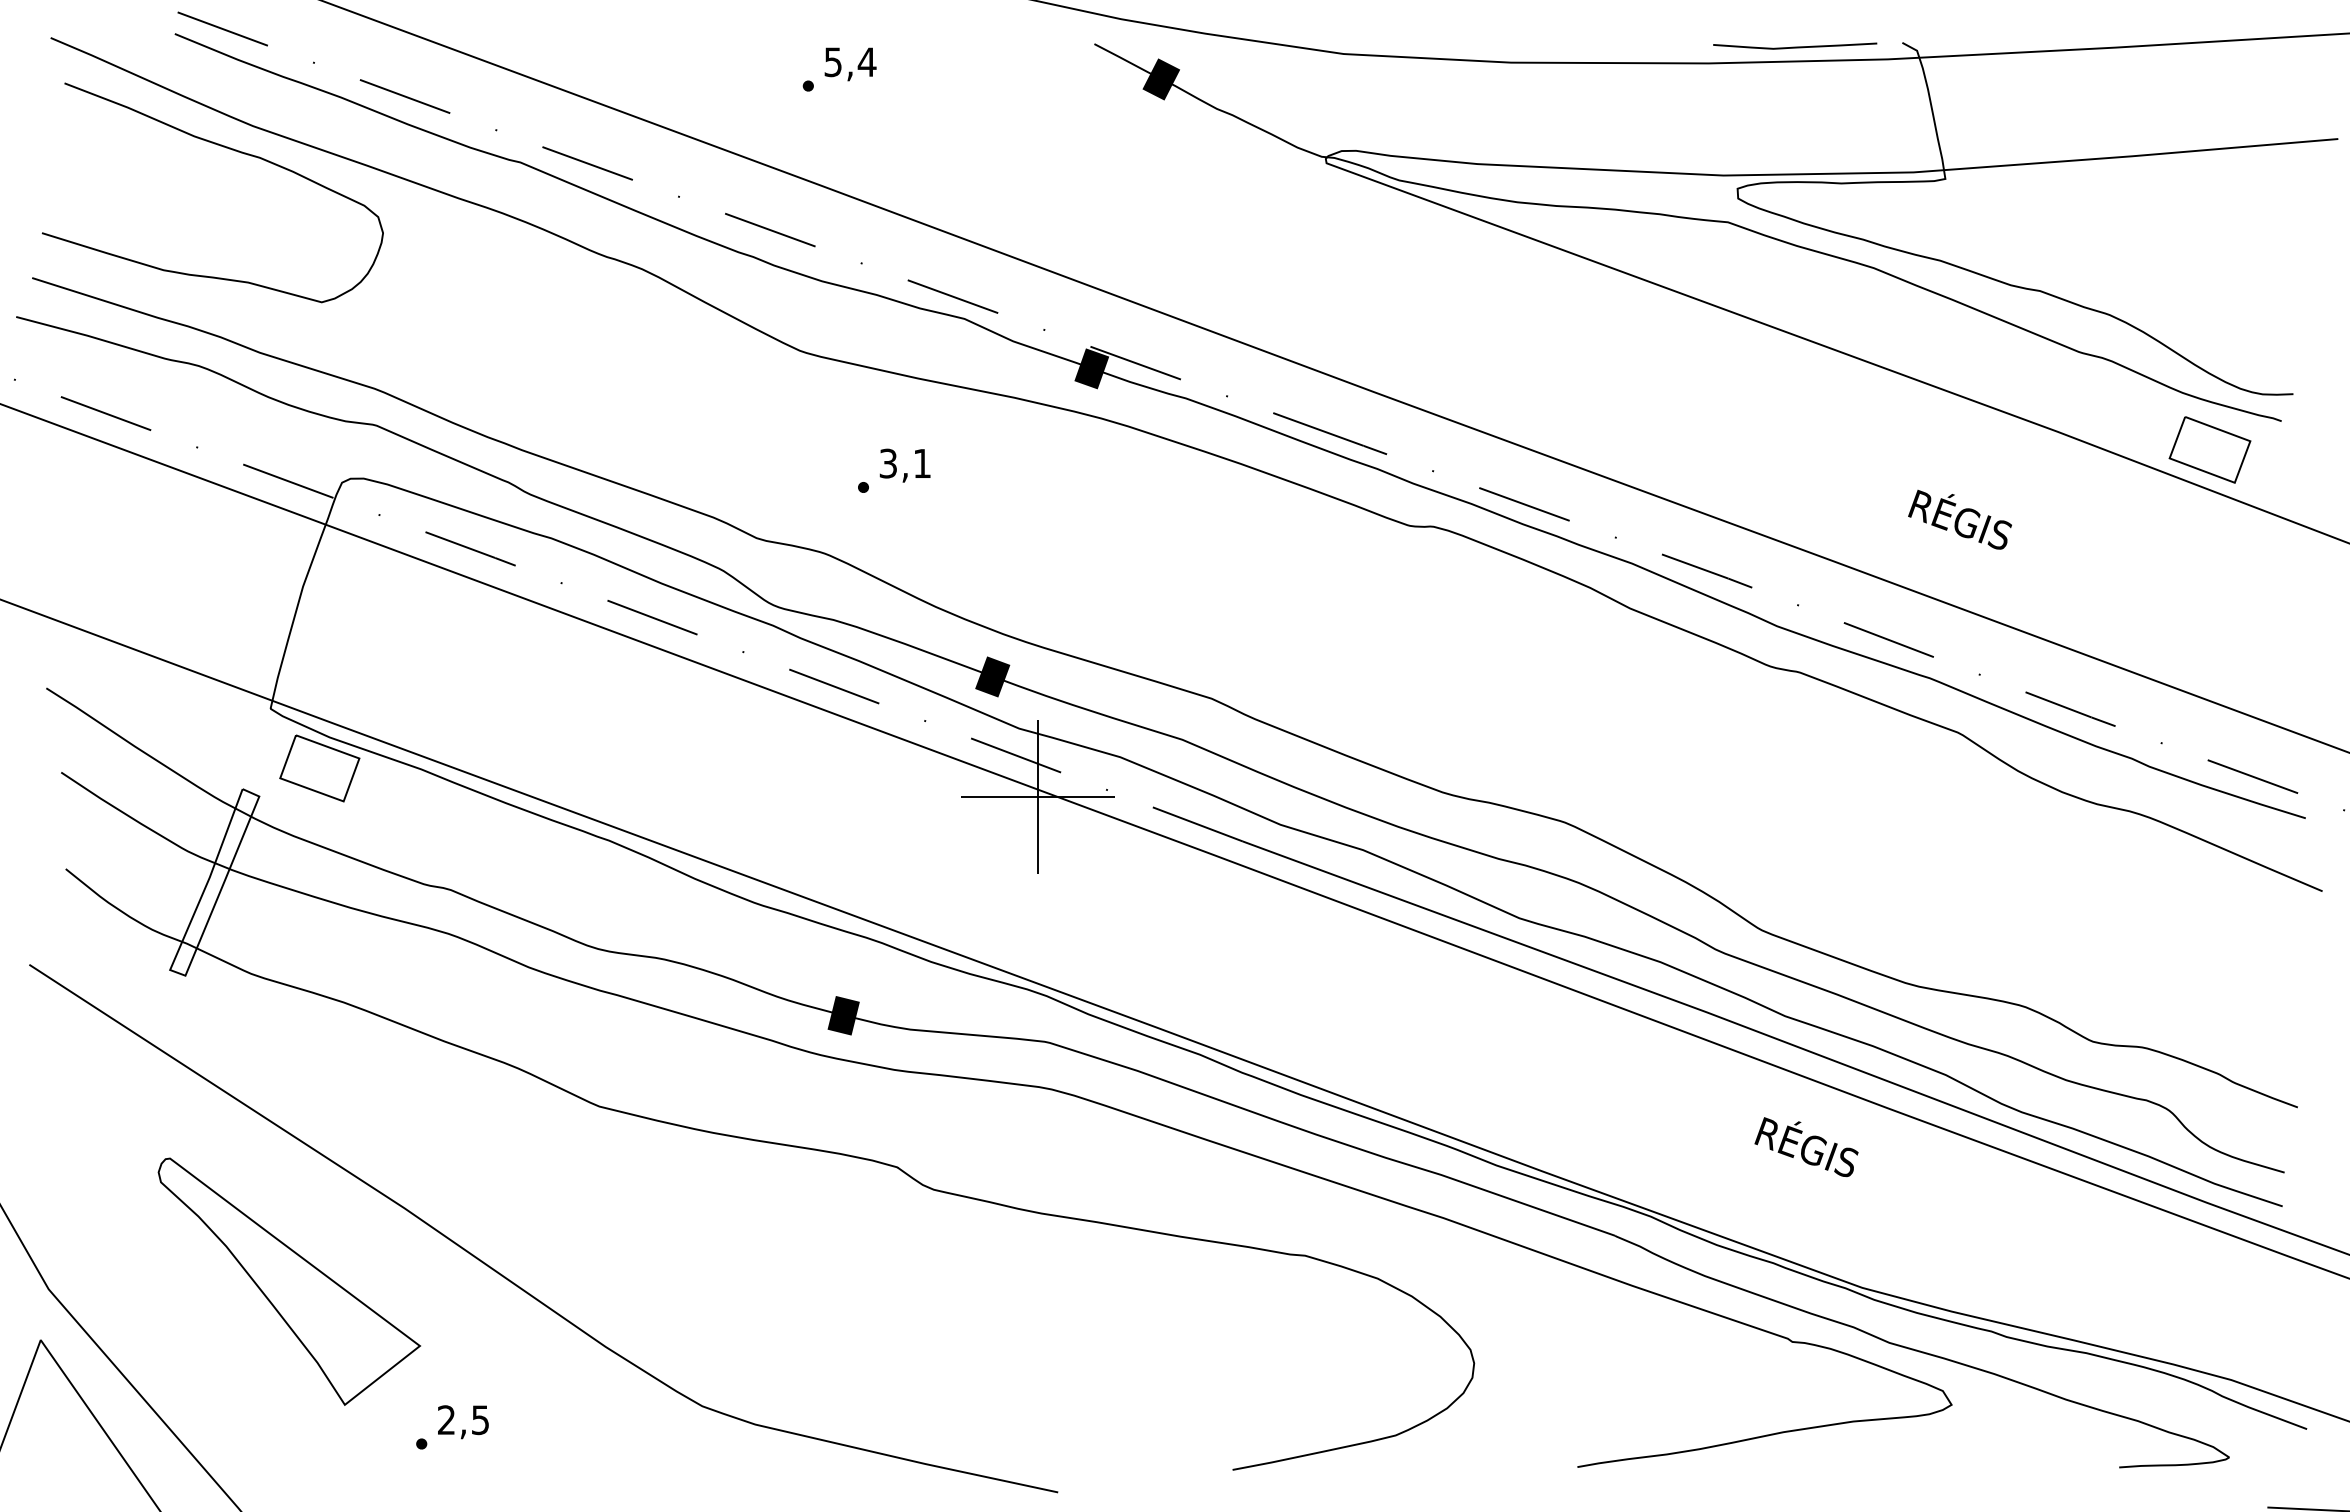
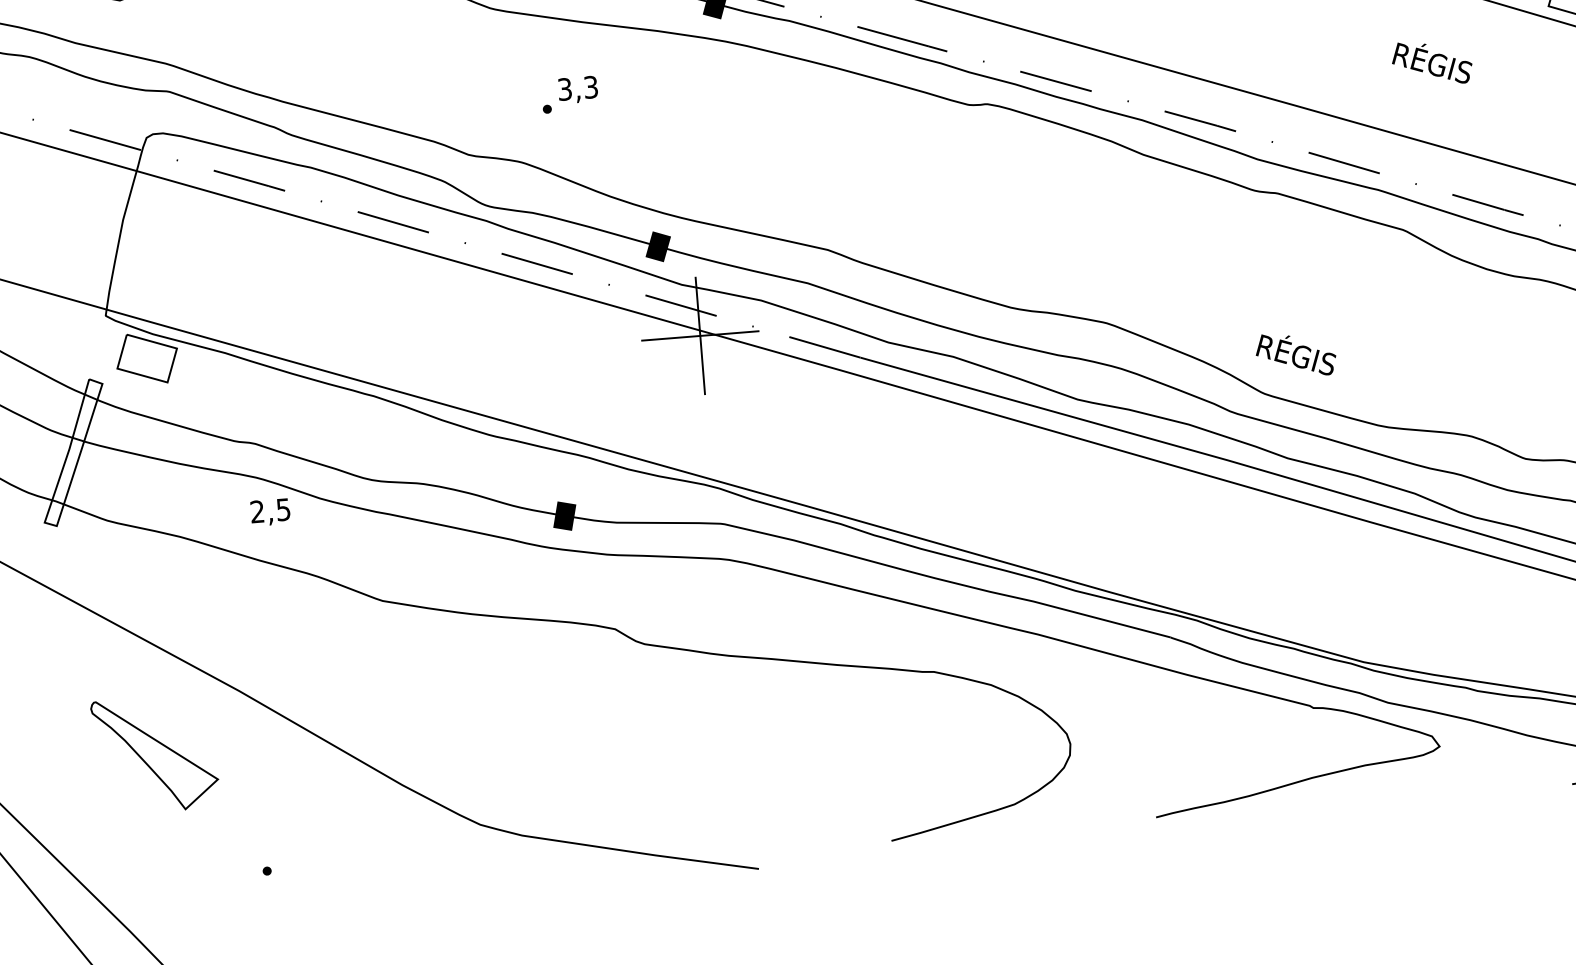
text: (921, 463) -> (590, 87), 3,1 -> 3,3
text: (1959, 519) -> (1431, 62), moved
text: (1806, 1147) -> (1295, 355), moved
part: (288, 1281) -> (154, 754), size x0.6
text: (463, 1422) -> (270, 512), moved

